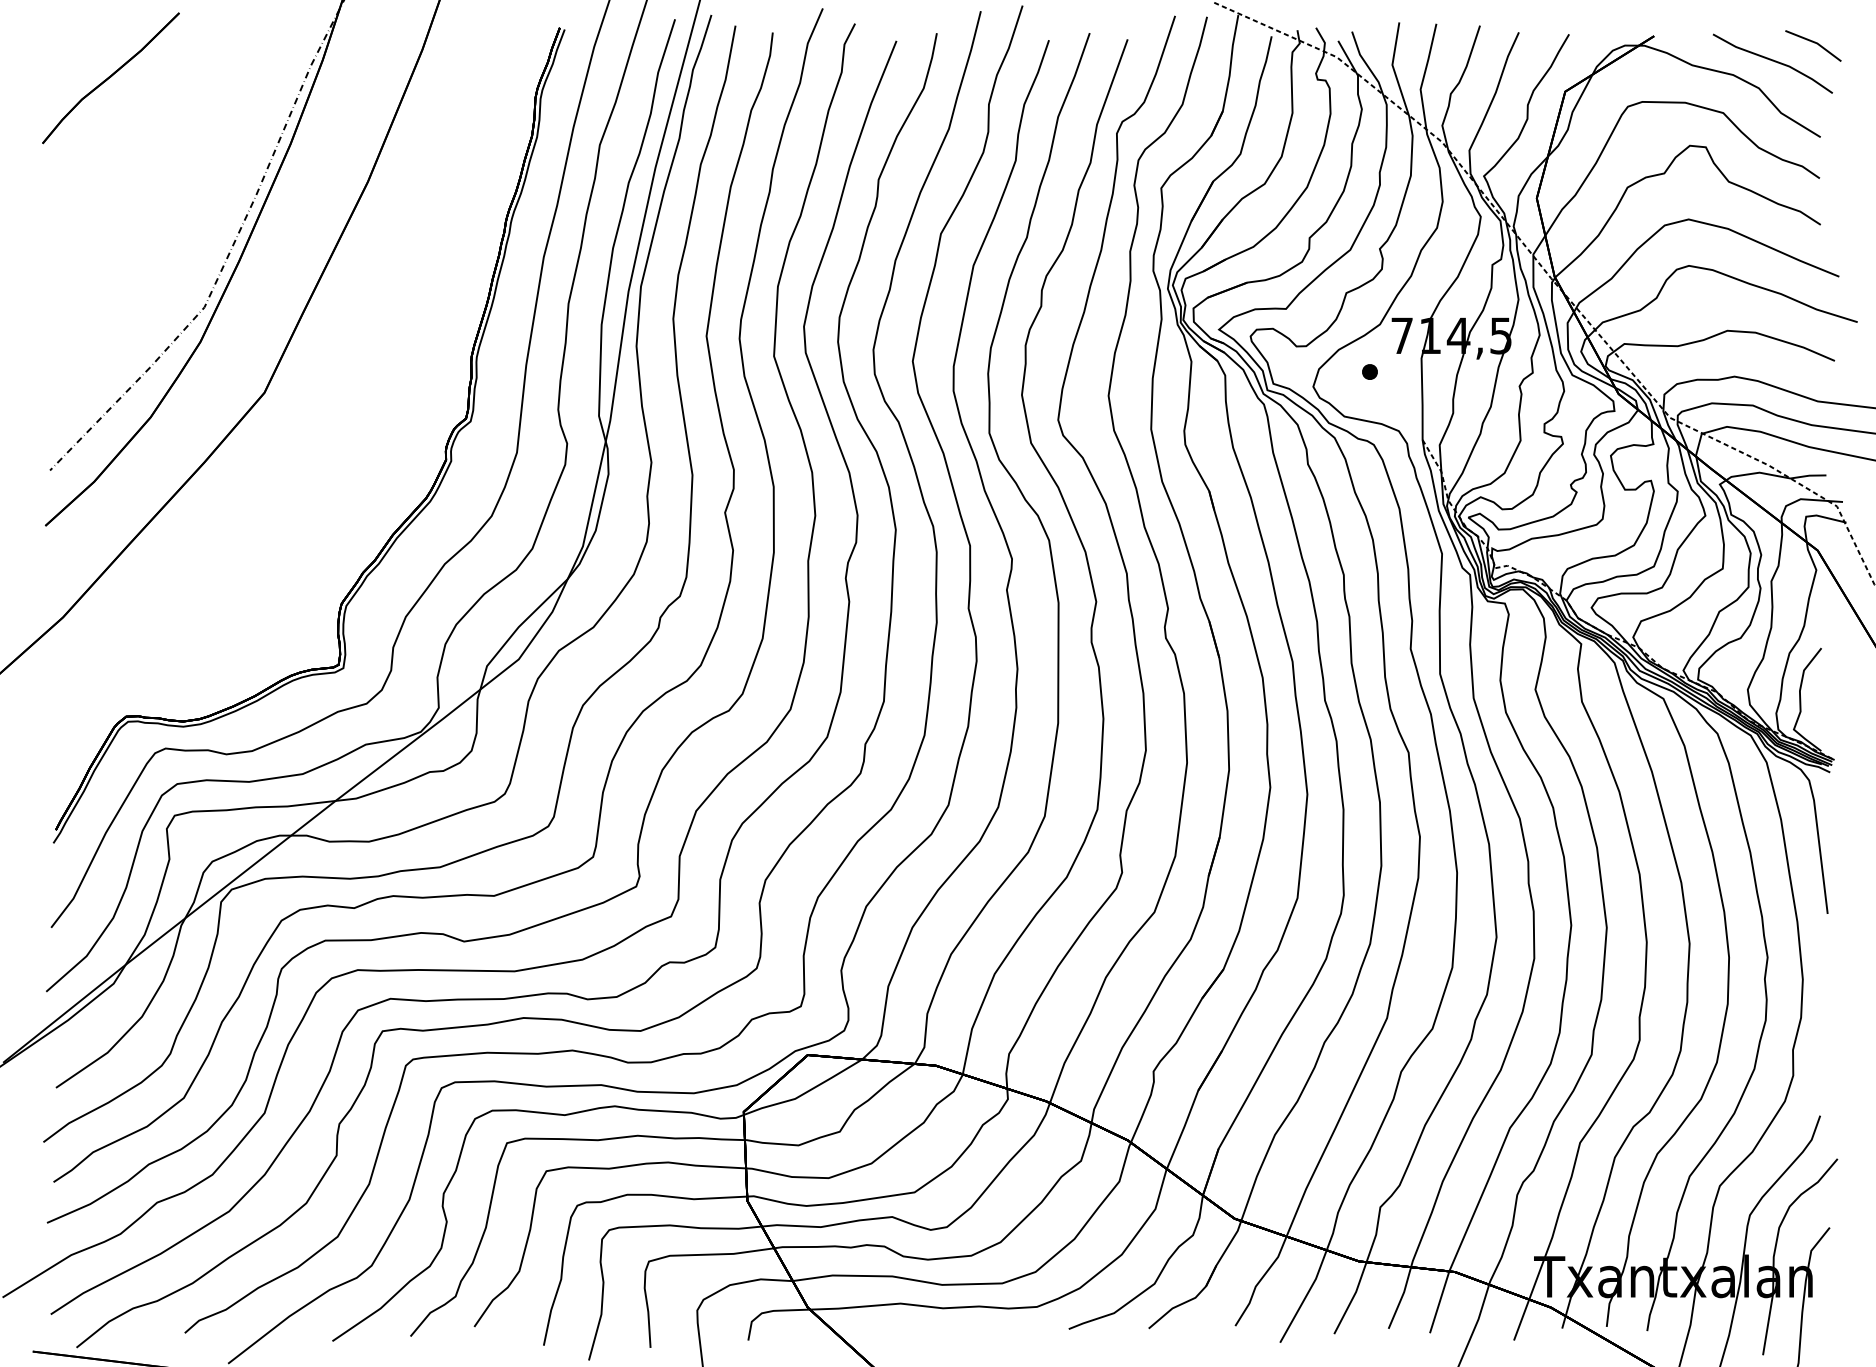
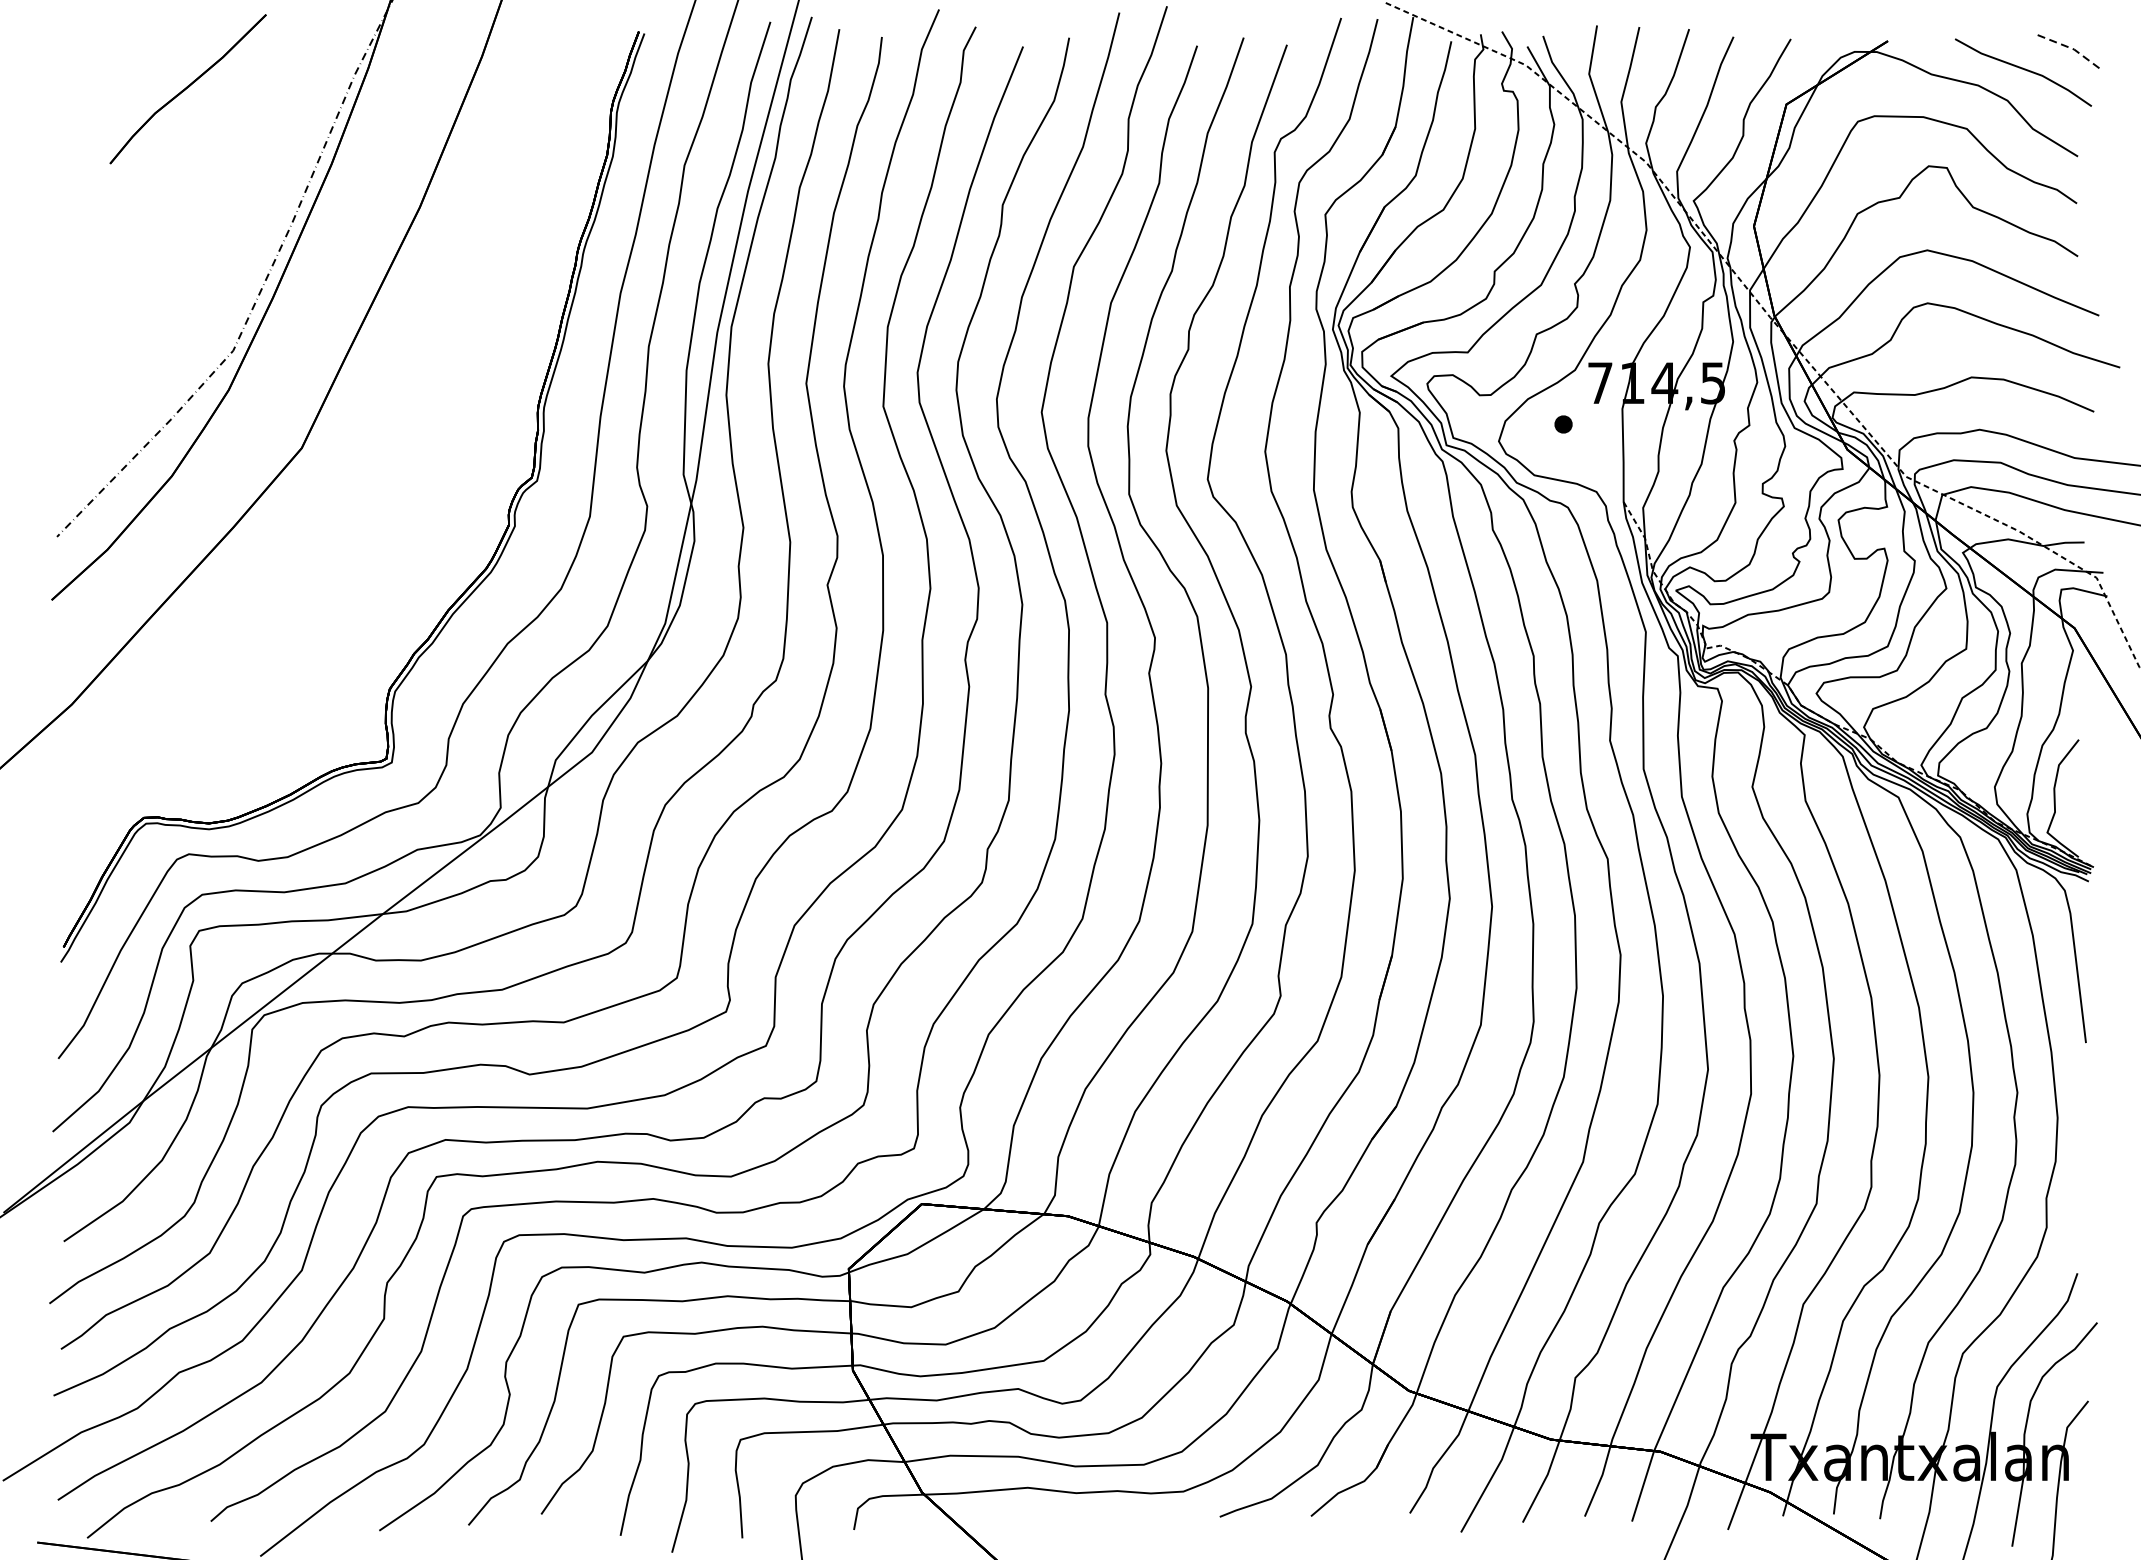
line: (1815, 42) -> (2072, 48), solid -> dashed
part: (110, 78) -> (187, 89), moved

